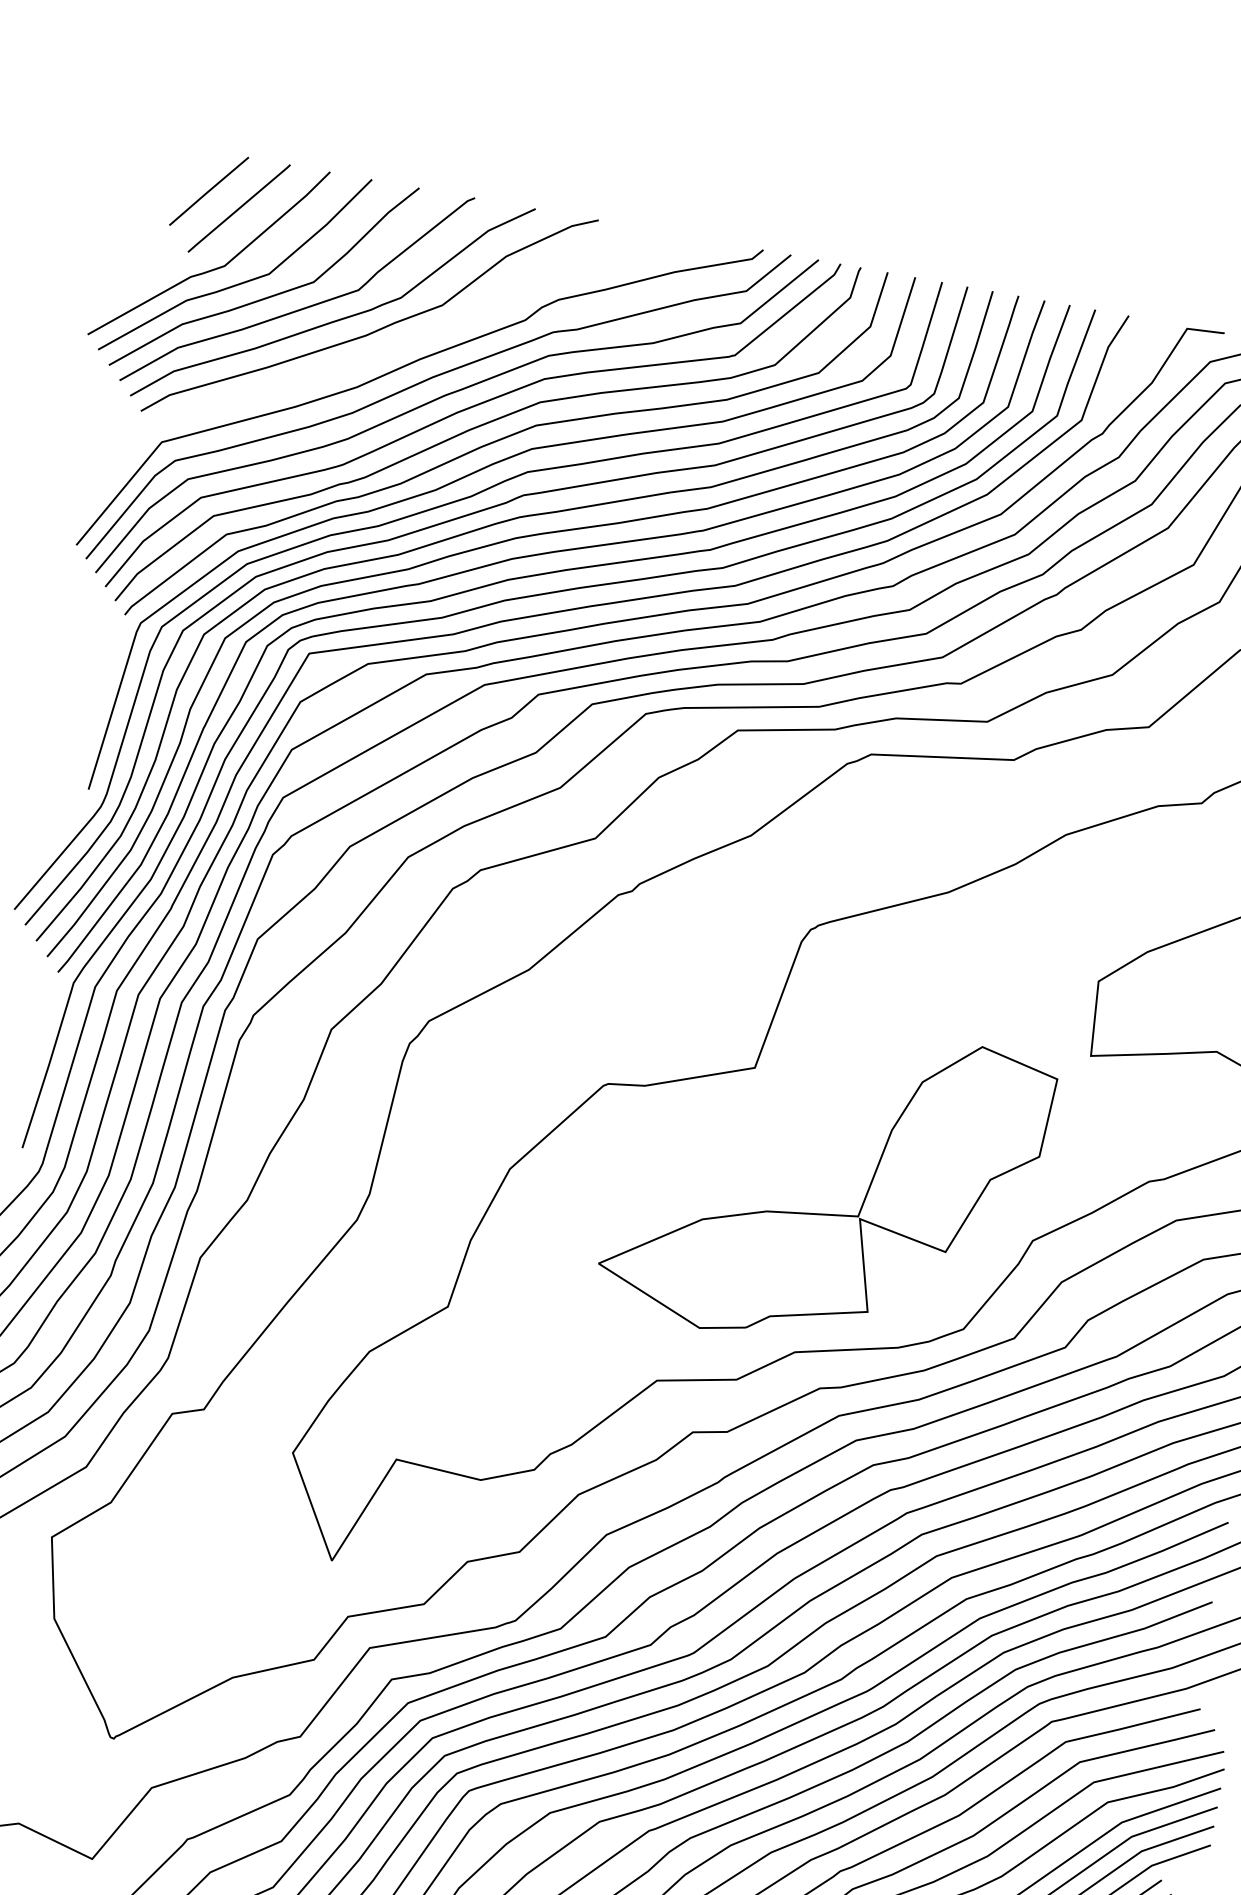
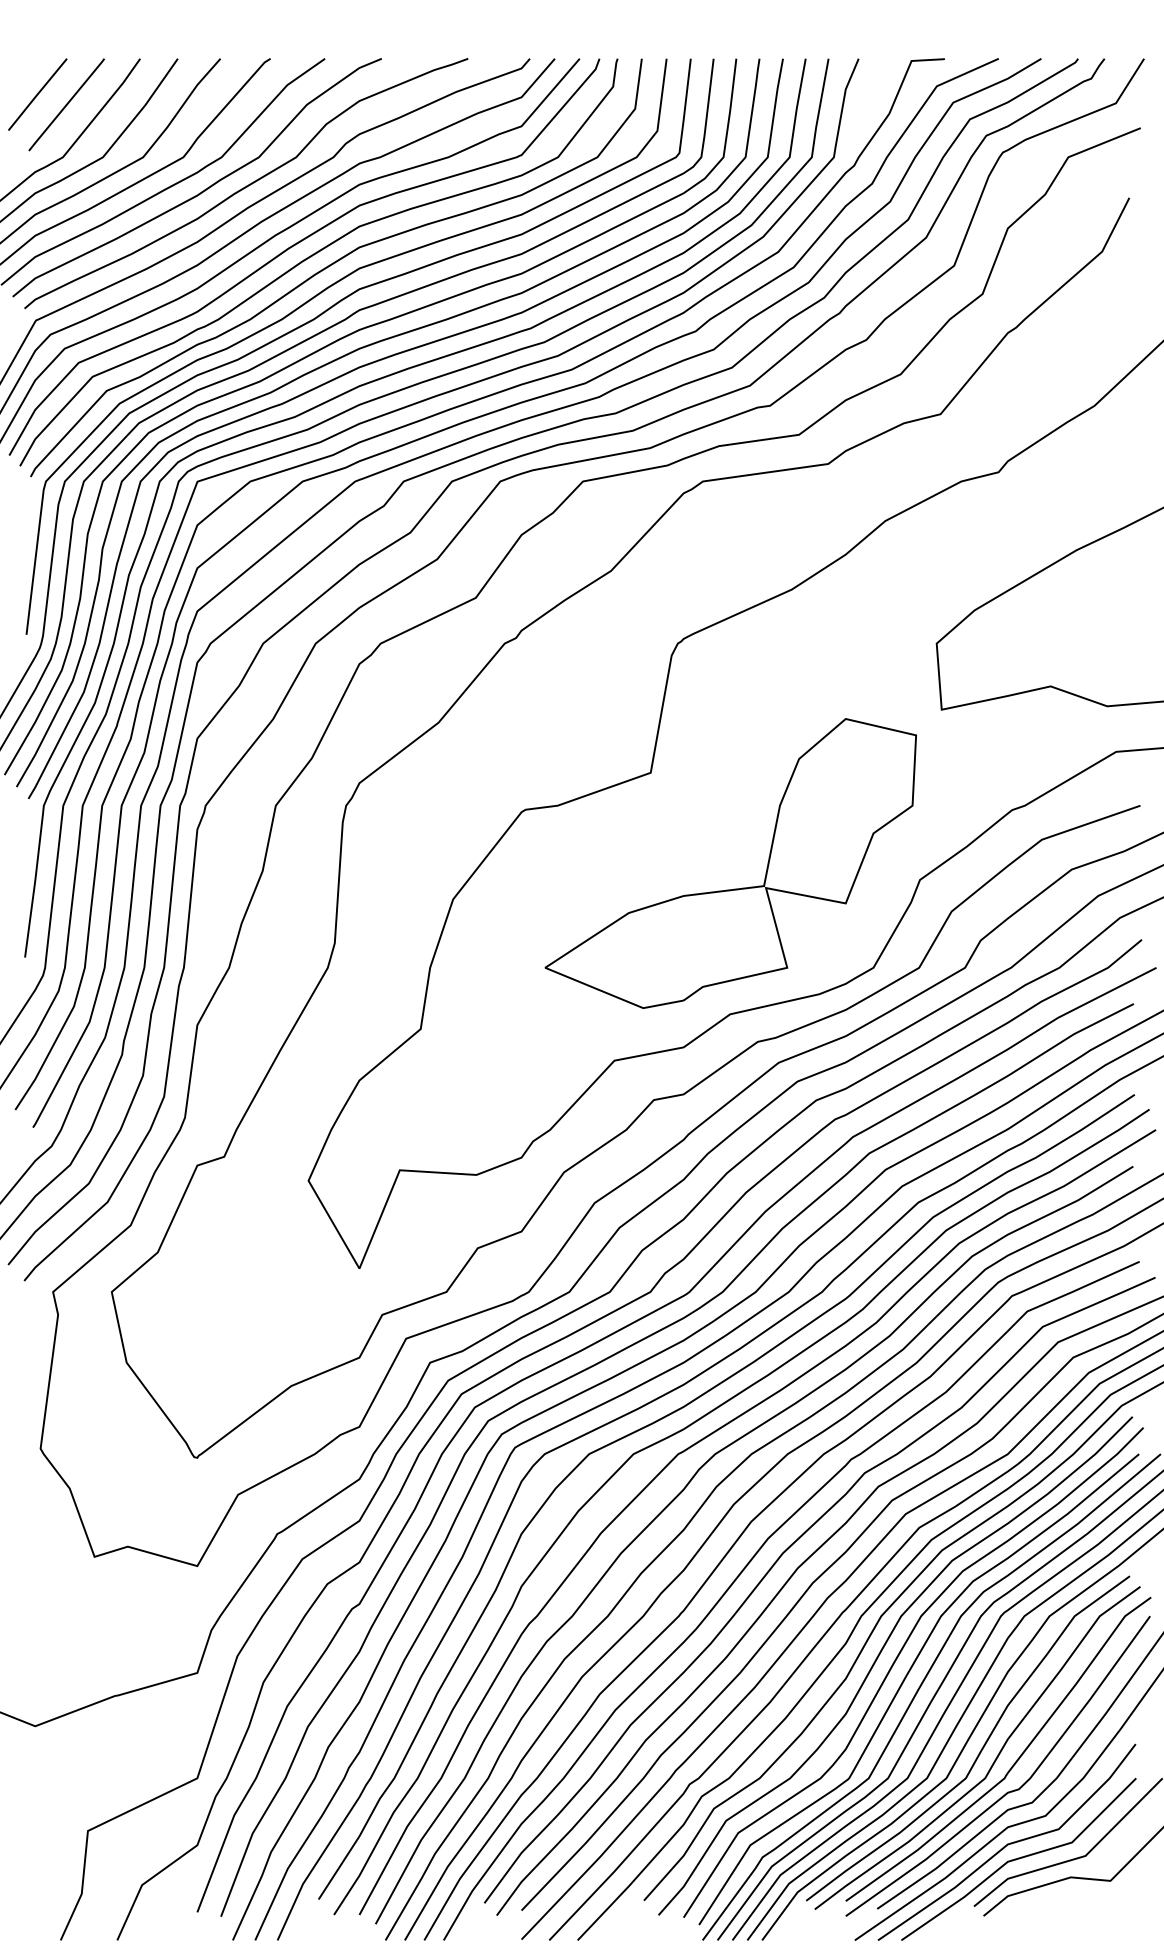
curve: (422, 334) -> (246, 185), added

